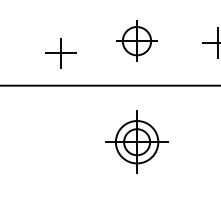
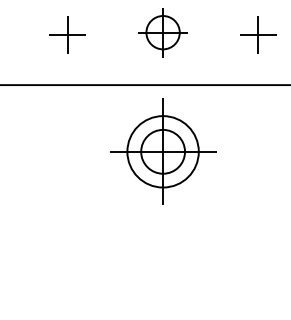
part: (60, 52) -> (67, 34), moved
part: (137, 142) -> (163, 151), size x1.43

